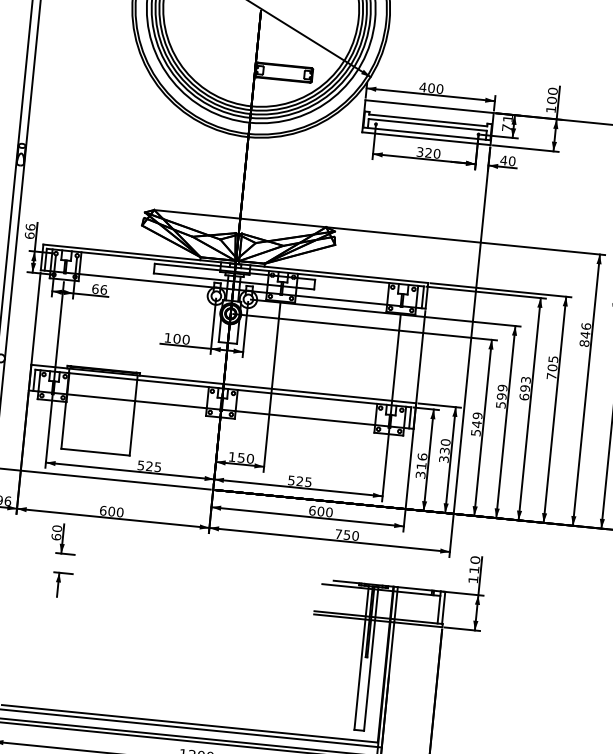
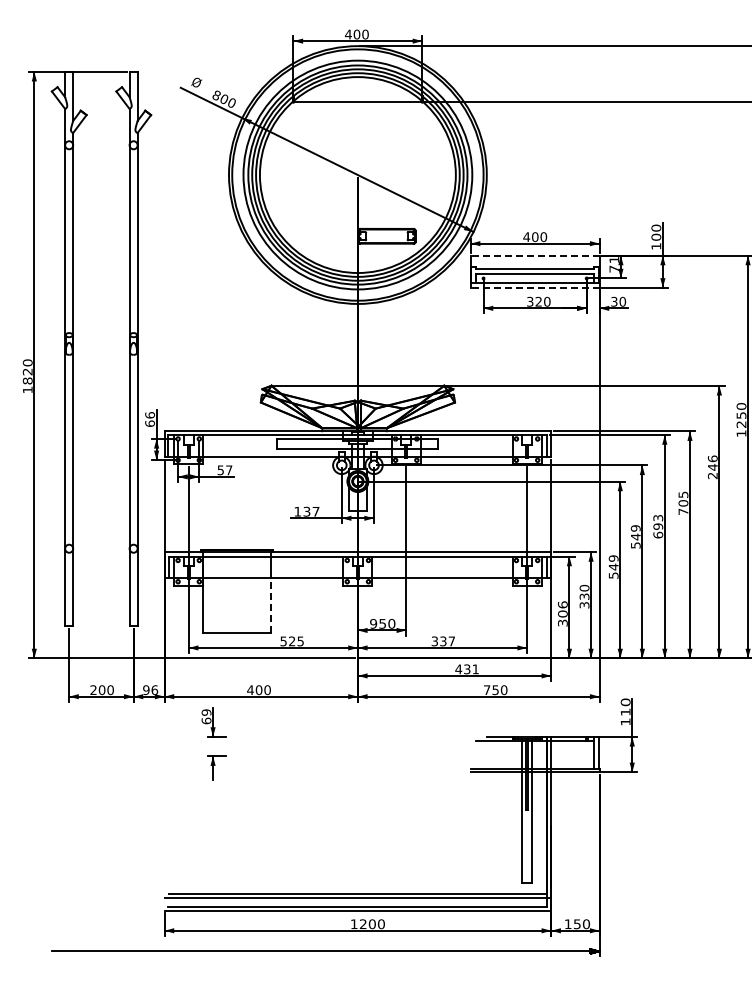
line: (428, 106) -> (534, 255), solid -> dashed
line: (425, 138) -> (534, 287), solid -> dashed
text: (503, 160) -> (613, 301), 40 -> 30
text: (99, 289) -> (224, 470), 66 -> 57
text: (181, 339) -> (311, 511), 100 -> 137
text: (584, 343) -> (712, 475), 846 -> 246
text: (501, 396) -> (635, 536), 599 -> 549
line: (132, 427) -> (271, 604), solid -> dashed
text: (232, 456) -> (373, 623), 150 -> 950
text: (421, 465) -> (562, 613), 316 -> 306
text: (300, 481) -> (443, 641), 525 -> 337
text: (103, 511) -> (250, 690), 600 -> 400
text: (321, 511) -> (467, 669), 600 -> 431
text: (57, 528) -> (206, 712), 60 -> 69

